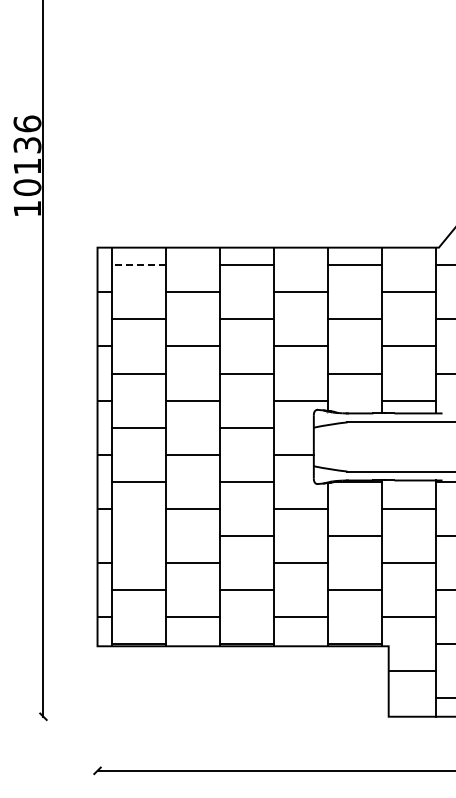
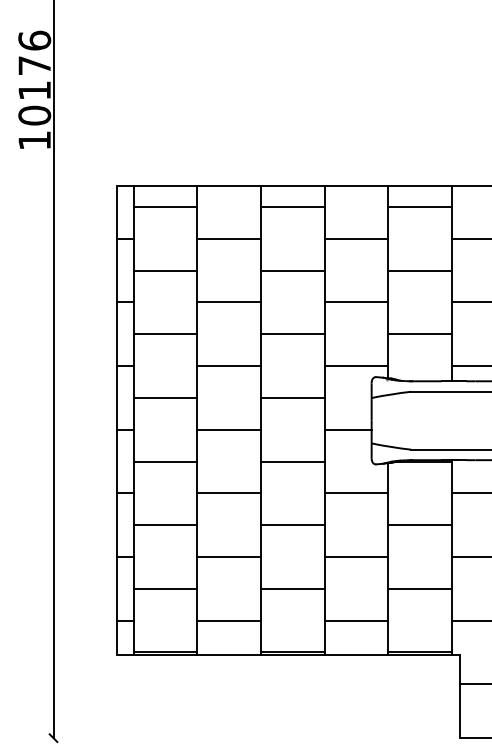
text: (27, 145) -> (34, 66), 10136 -> 10176
line: (138, 265) -> (165, 207), dashed -> solid
line: (138, 535) -> (165, 524), added

